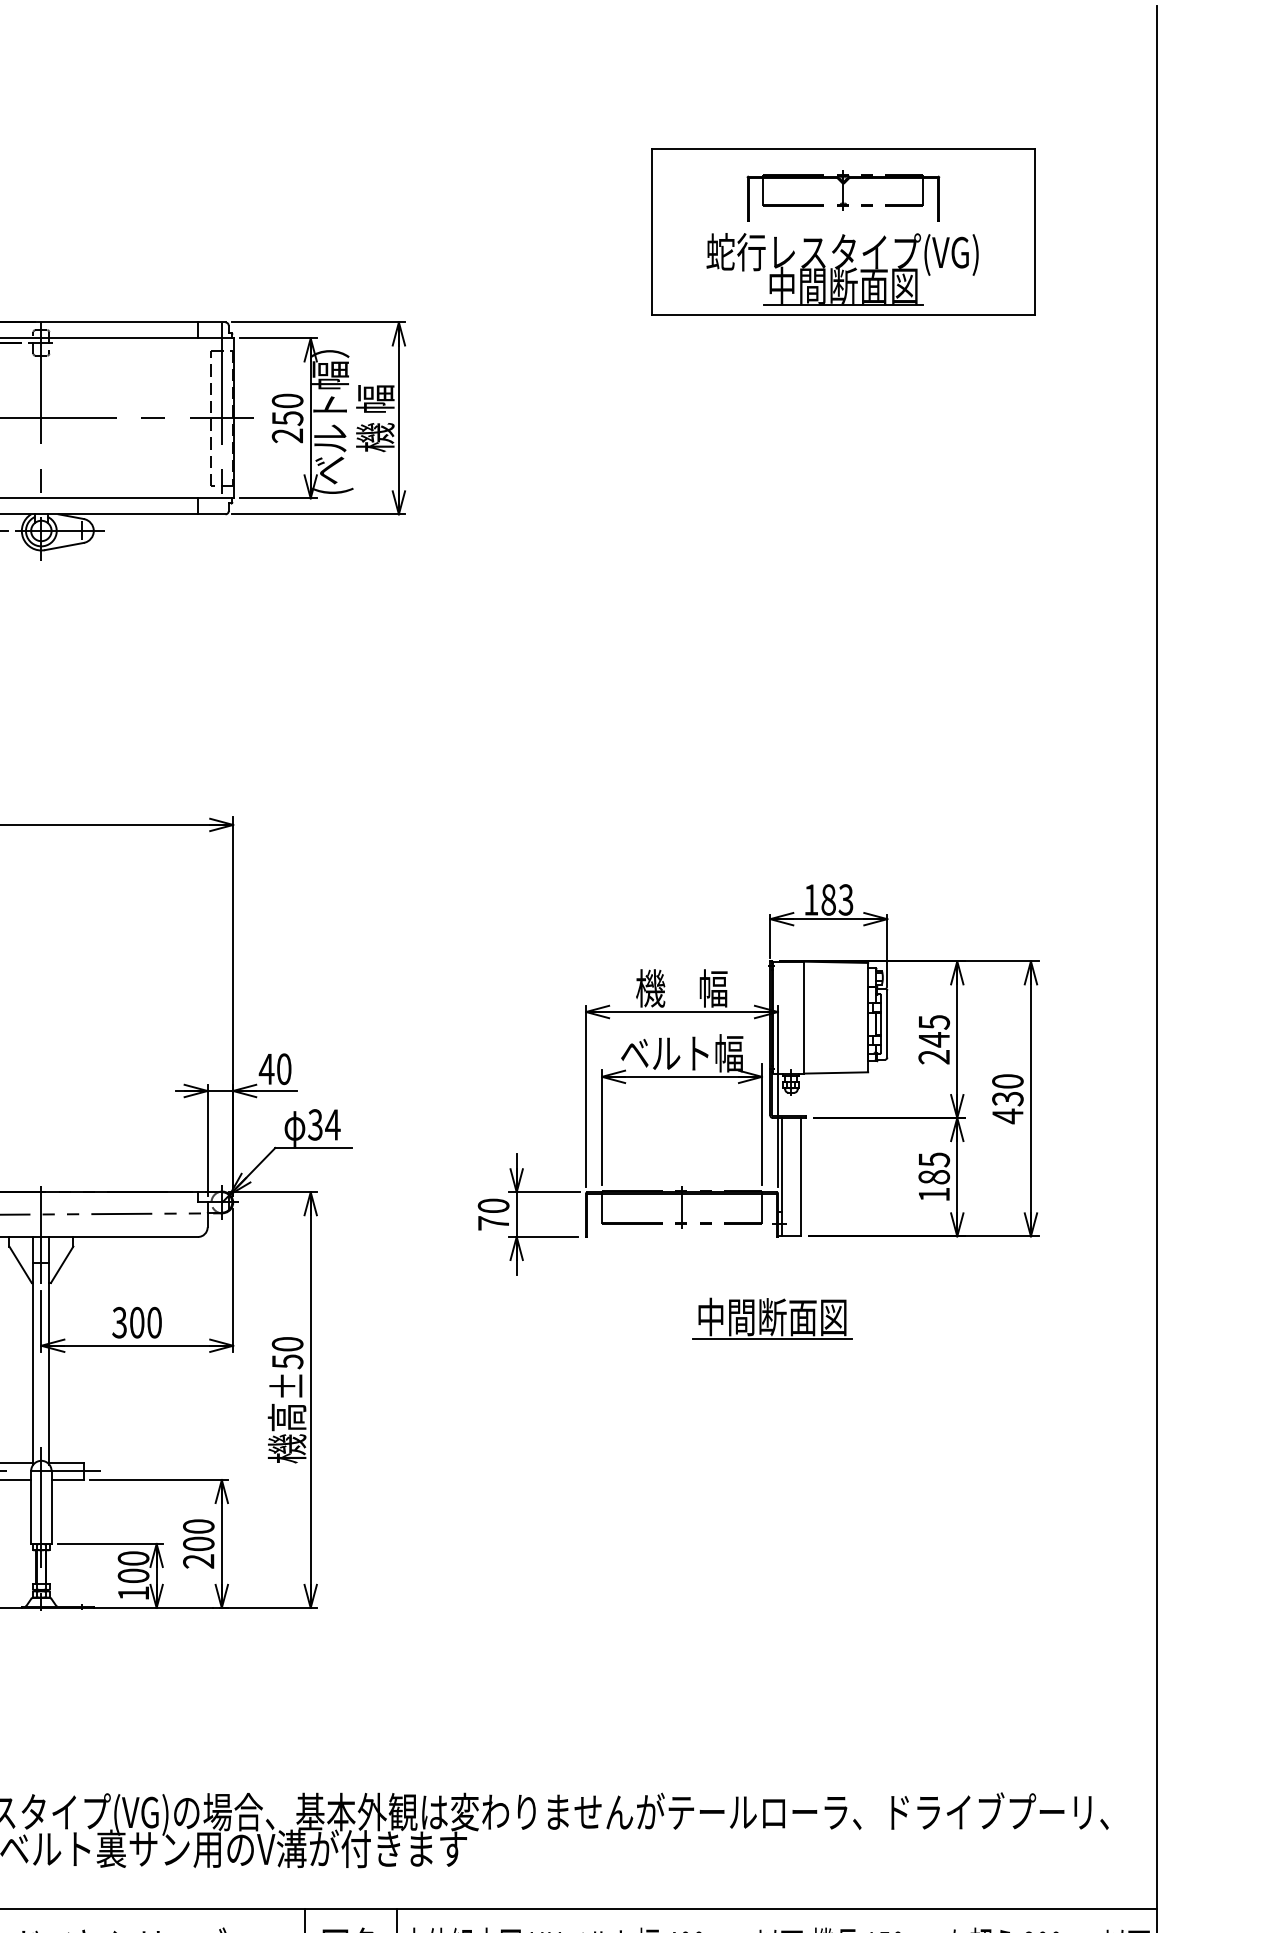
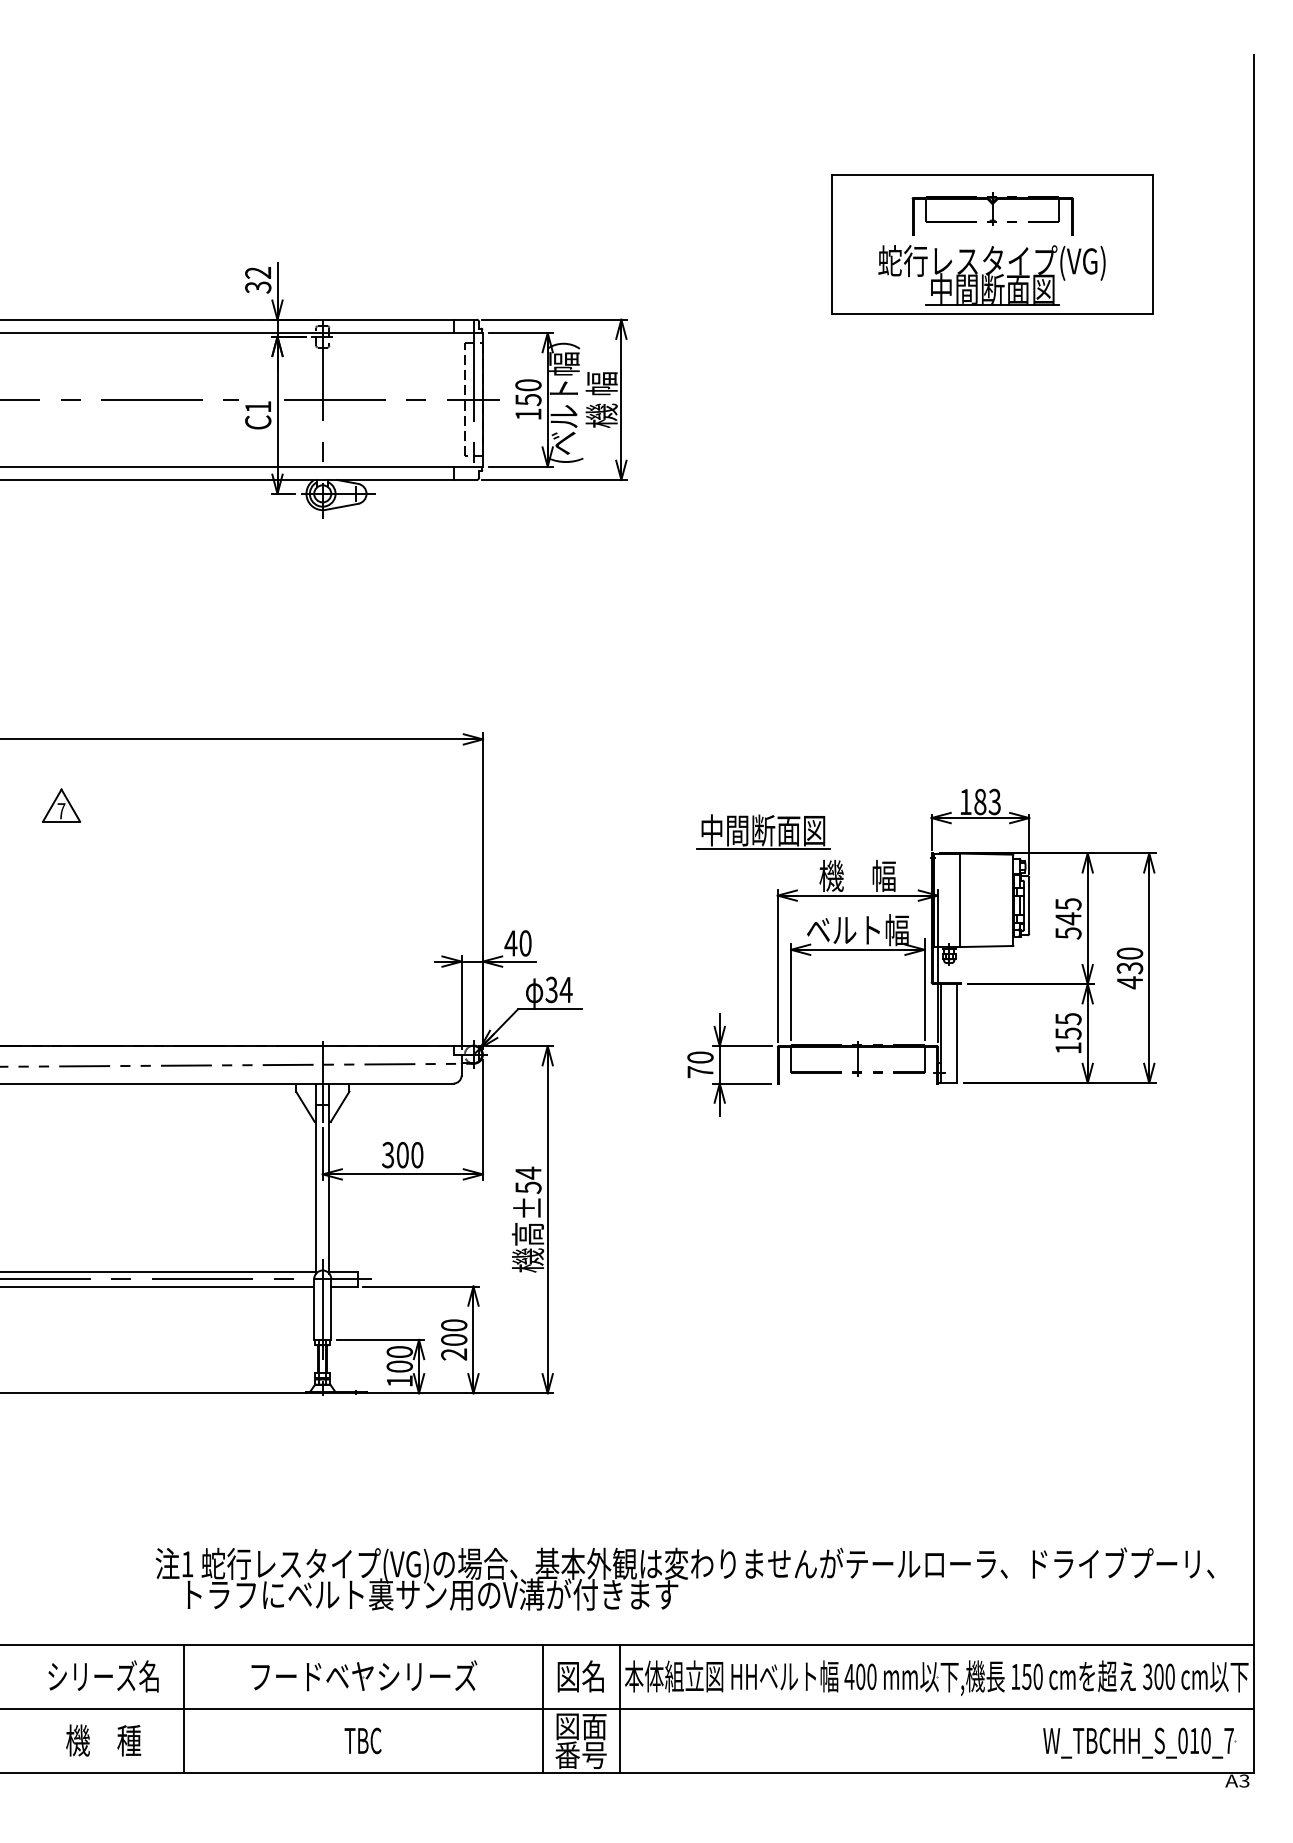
text: (287, 435) -> (528, 414), 250 -> 150
text: (934, 1057) -> (1068, 933), 245 -> 545
text: (934, 1177) -> (1068, 1033), 185 -> 155
part: (772, 1318) -> (763, 831), moved
text: (287, 1343) -> (528, 1172), ±50 -> ±54

